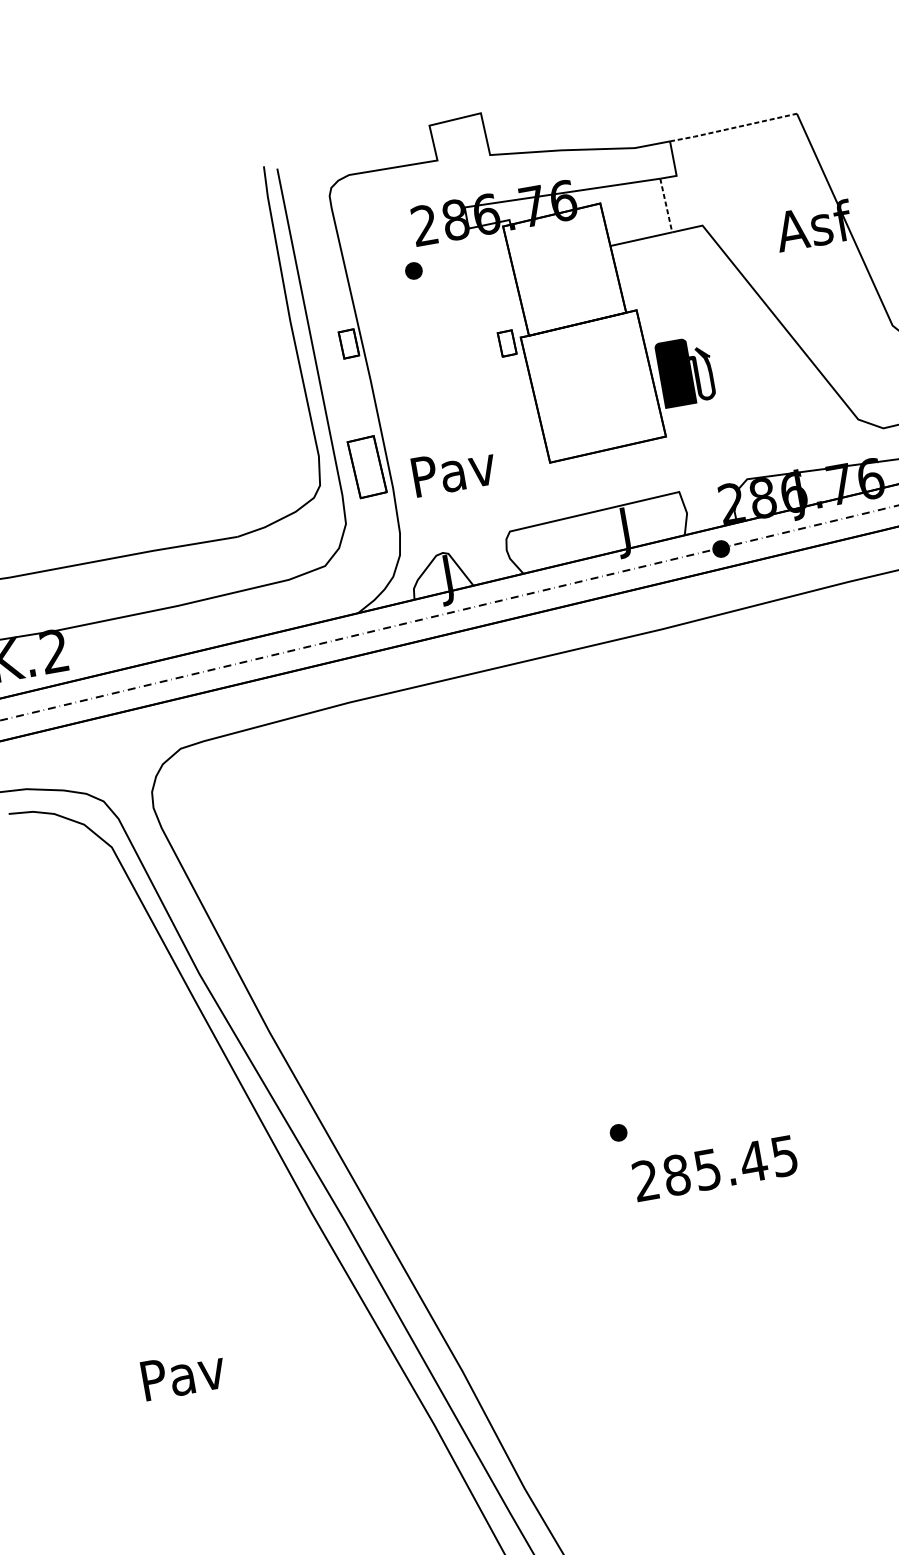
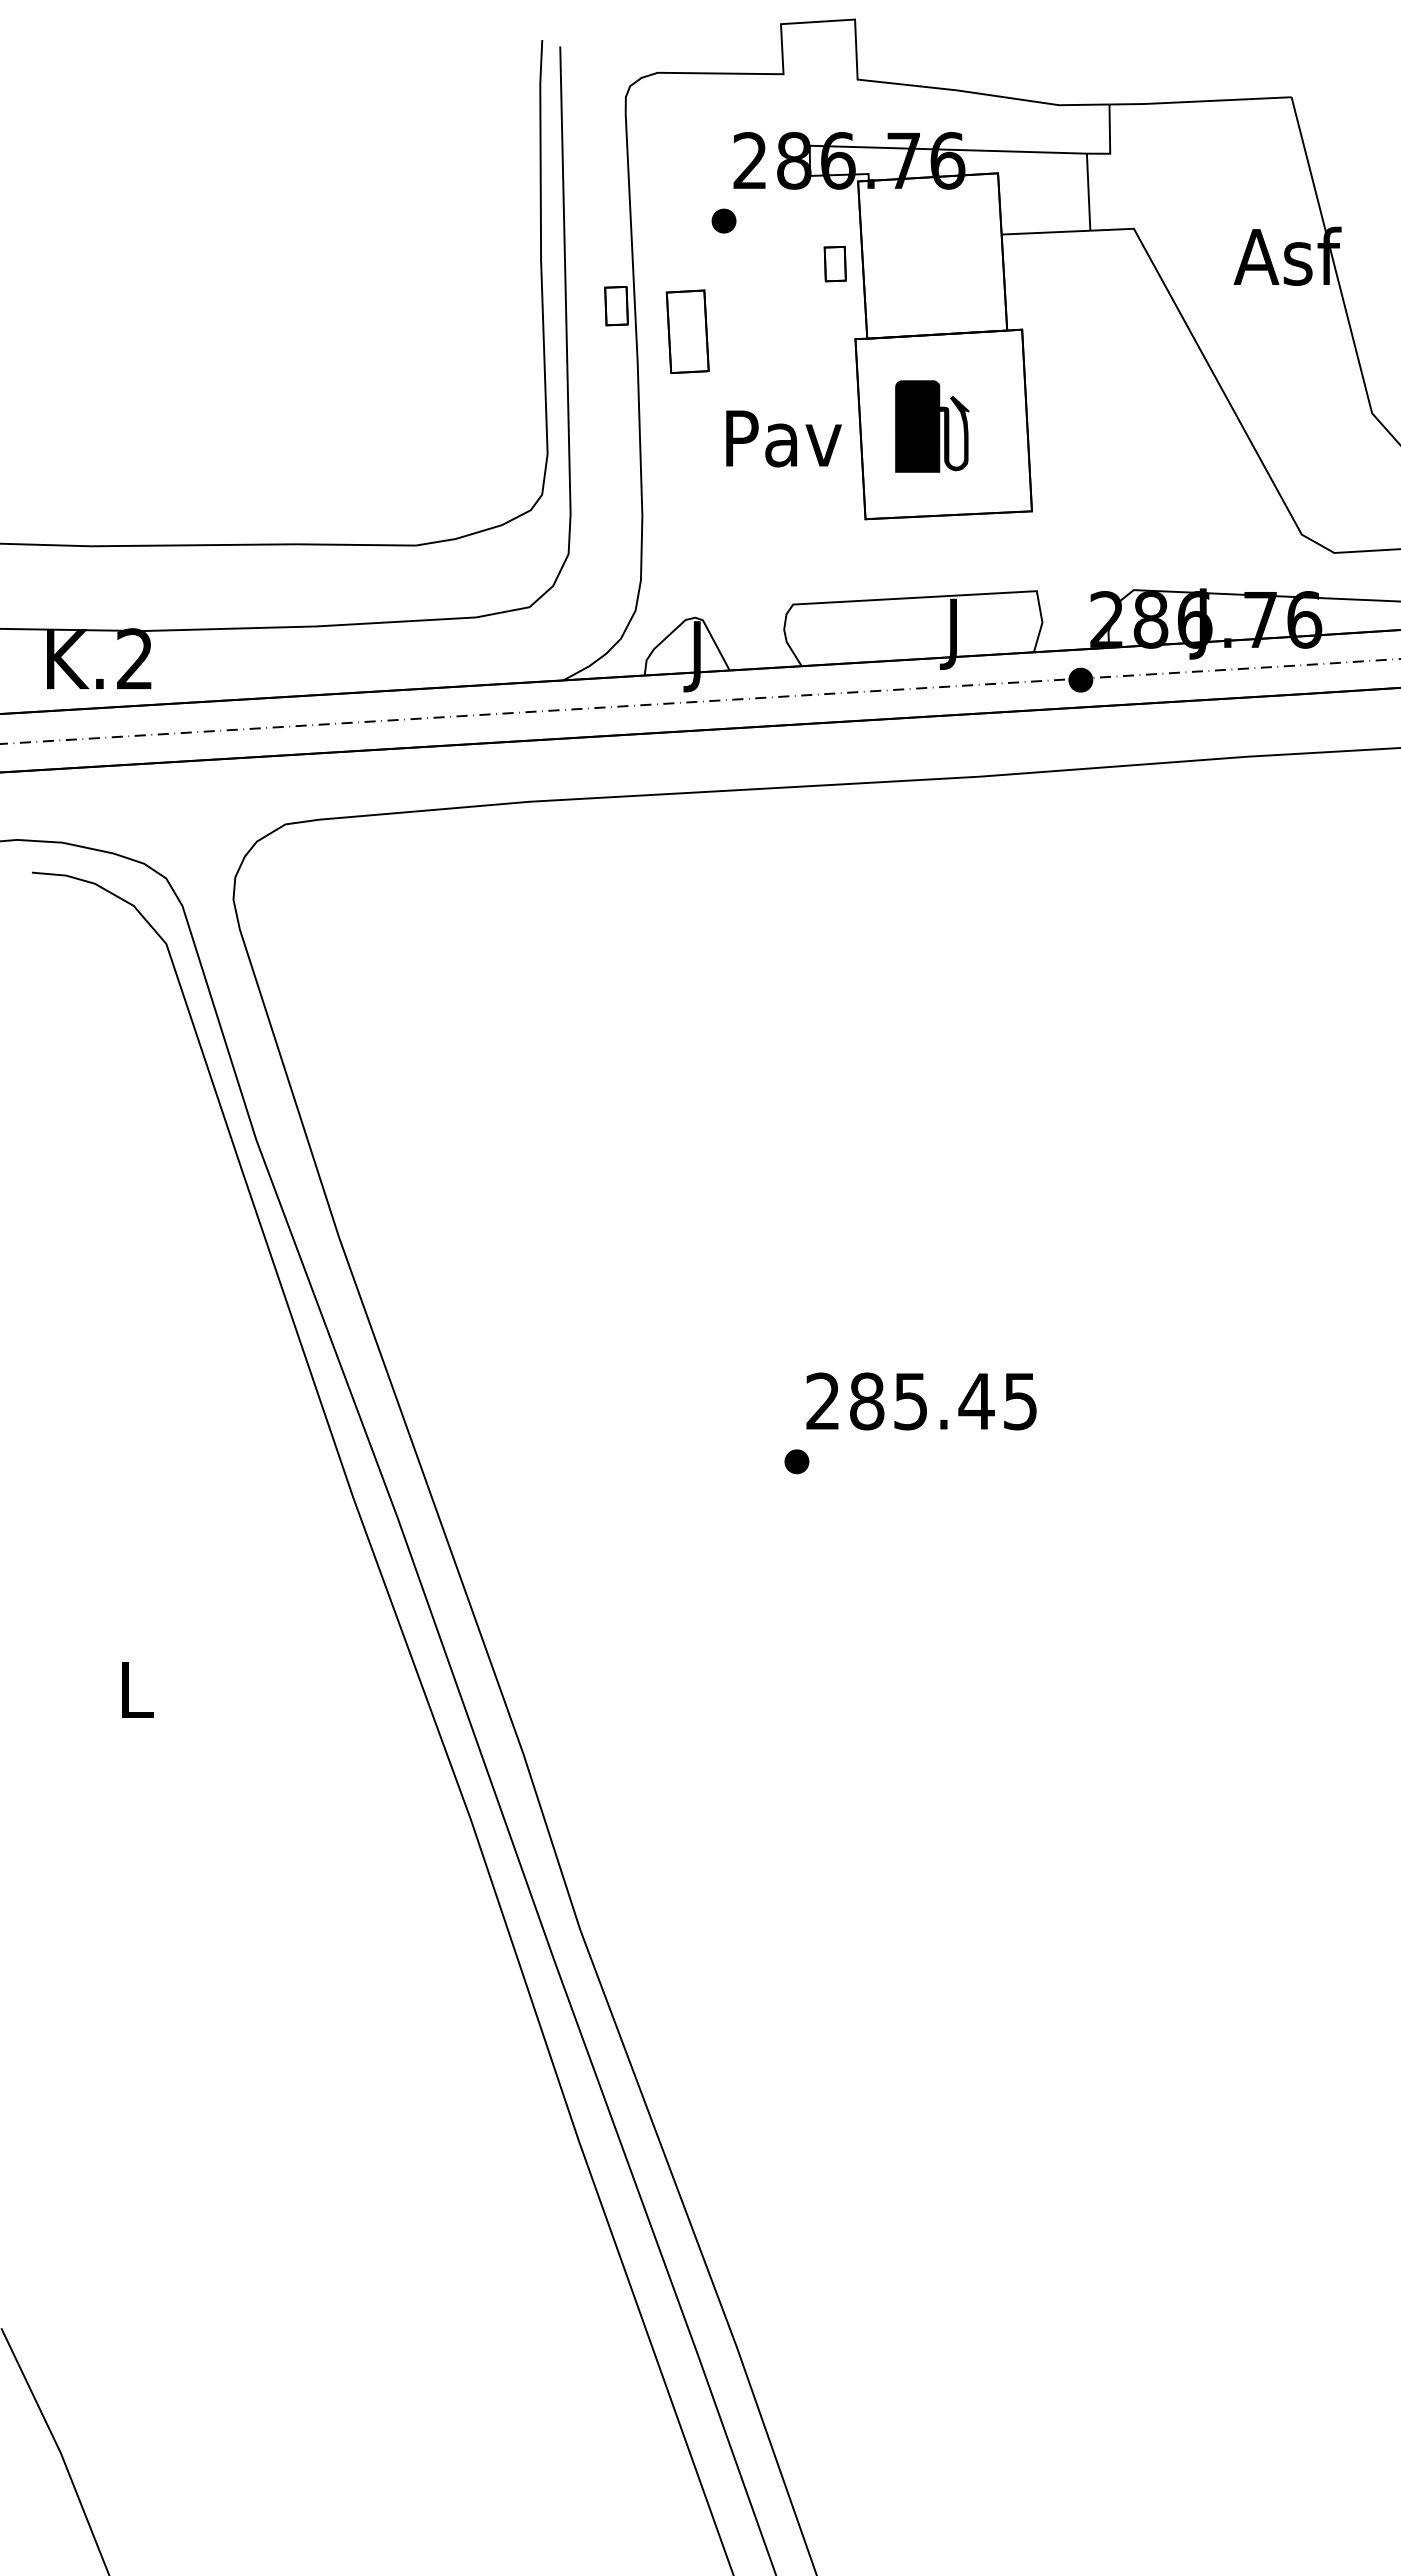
line: (732, 128) -> (1199, 101), dashed -> solid
line: (666, 205) -> (1088, 192), dashed -> solid
part: (506, 343) -> (834, 264), moved
part: (686, 371) -> (932, 426), moved
part: (367, 466) -> (687, 331), moved
text: (453, 471) -> (783, 438), moved
text: (715, 1168) -> (921, 1401), moved
text: (183, 1375) -> (136, 1690), Pav -> L

